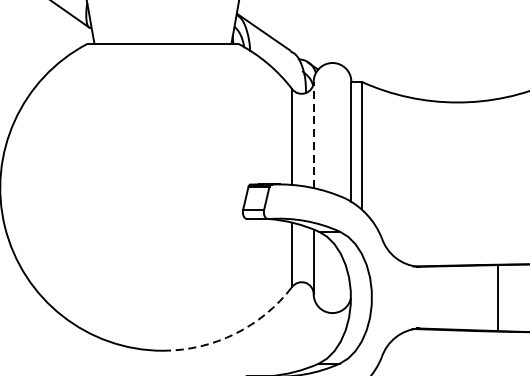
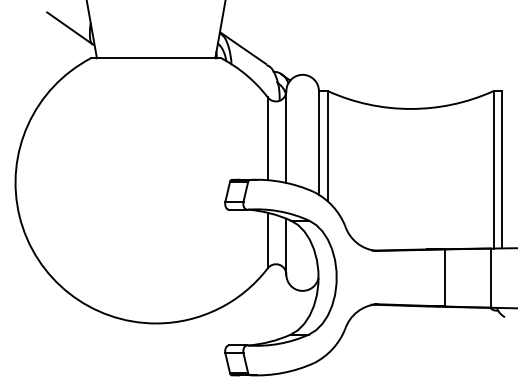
line: (313, 135) -> (286, 137), dashed -> solid
arc: (235, 333) -> (218, 308), dashed -> solid

